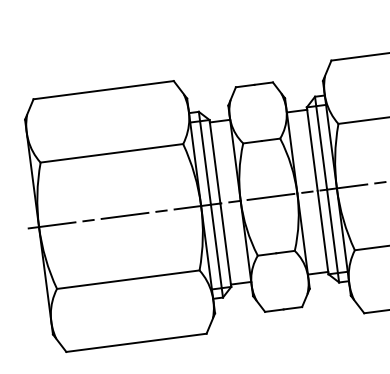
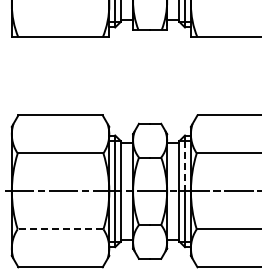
line: (322, 148) -> (185, 166), solid -> dashed
line: (128, 279) -> (60, 229), solid -> dashed

